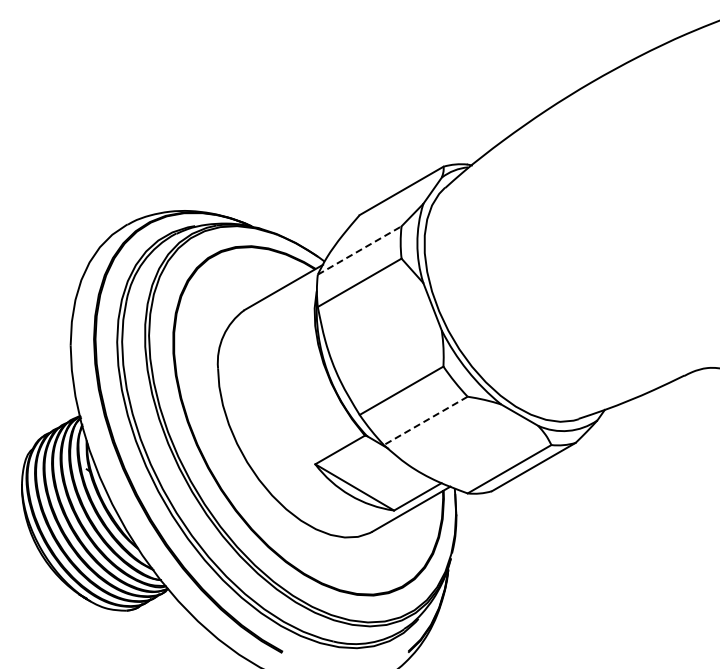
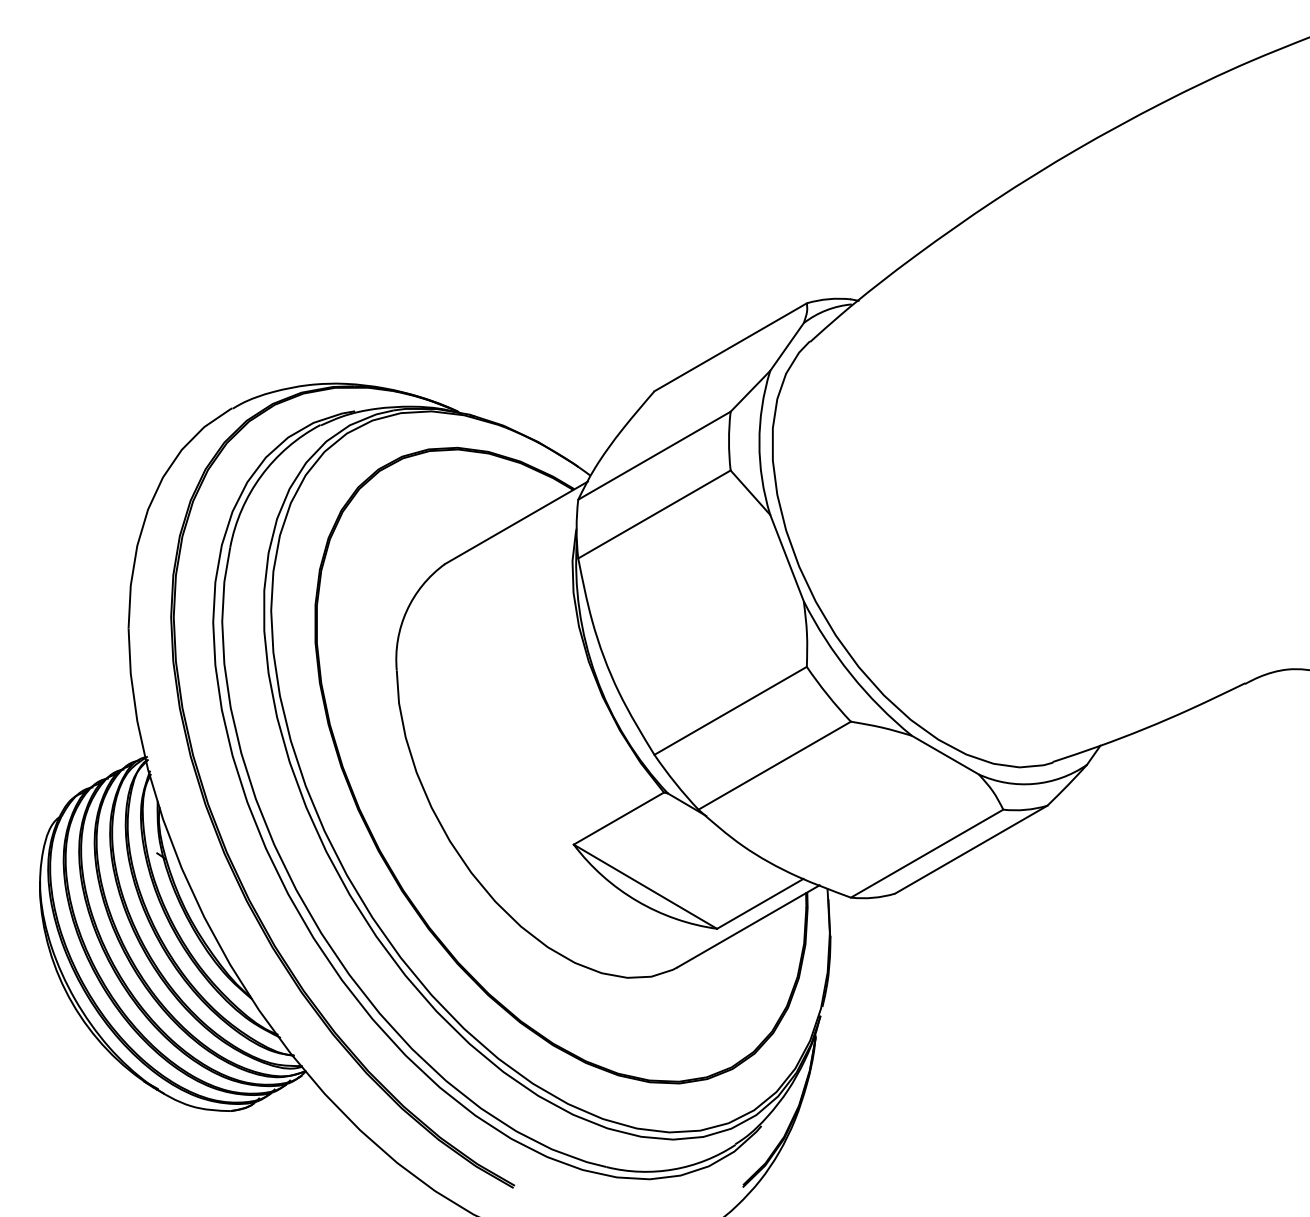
line: (360, 250) -> (655, 455), dashed -> solid
line: (425, 421) -> (774, 766), dashed -> solid

